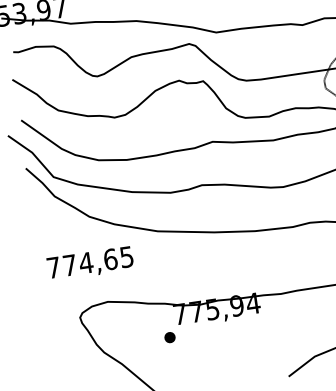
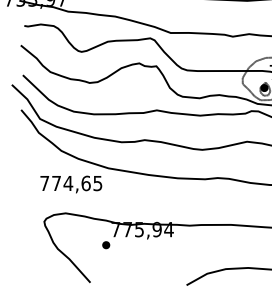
text: (90, 263) -> (71, 184), moved

